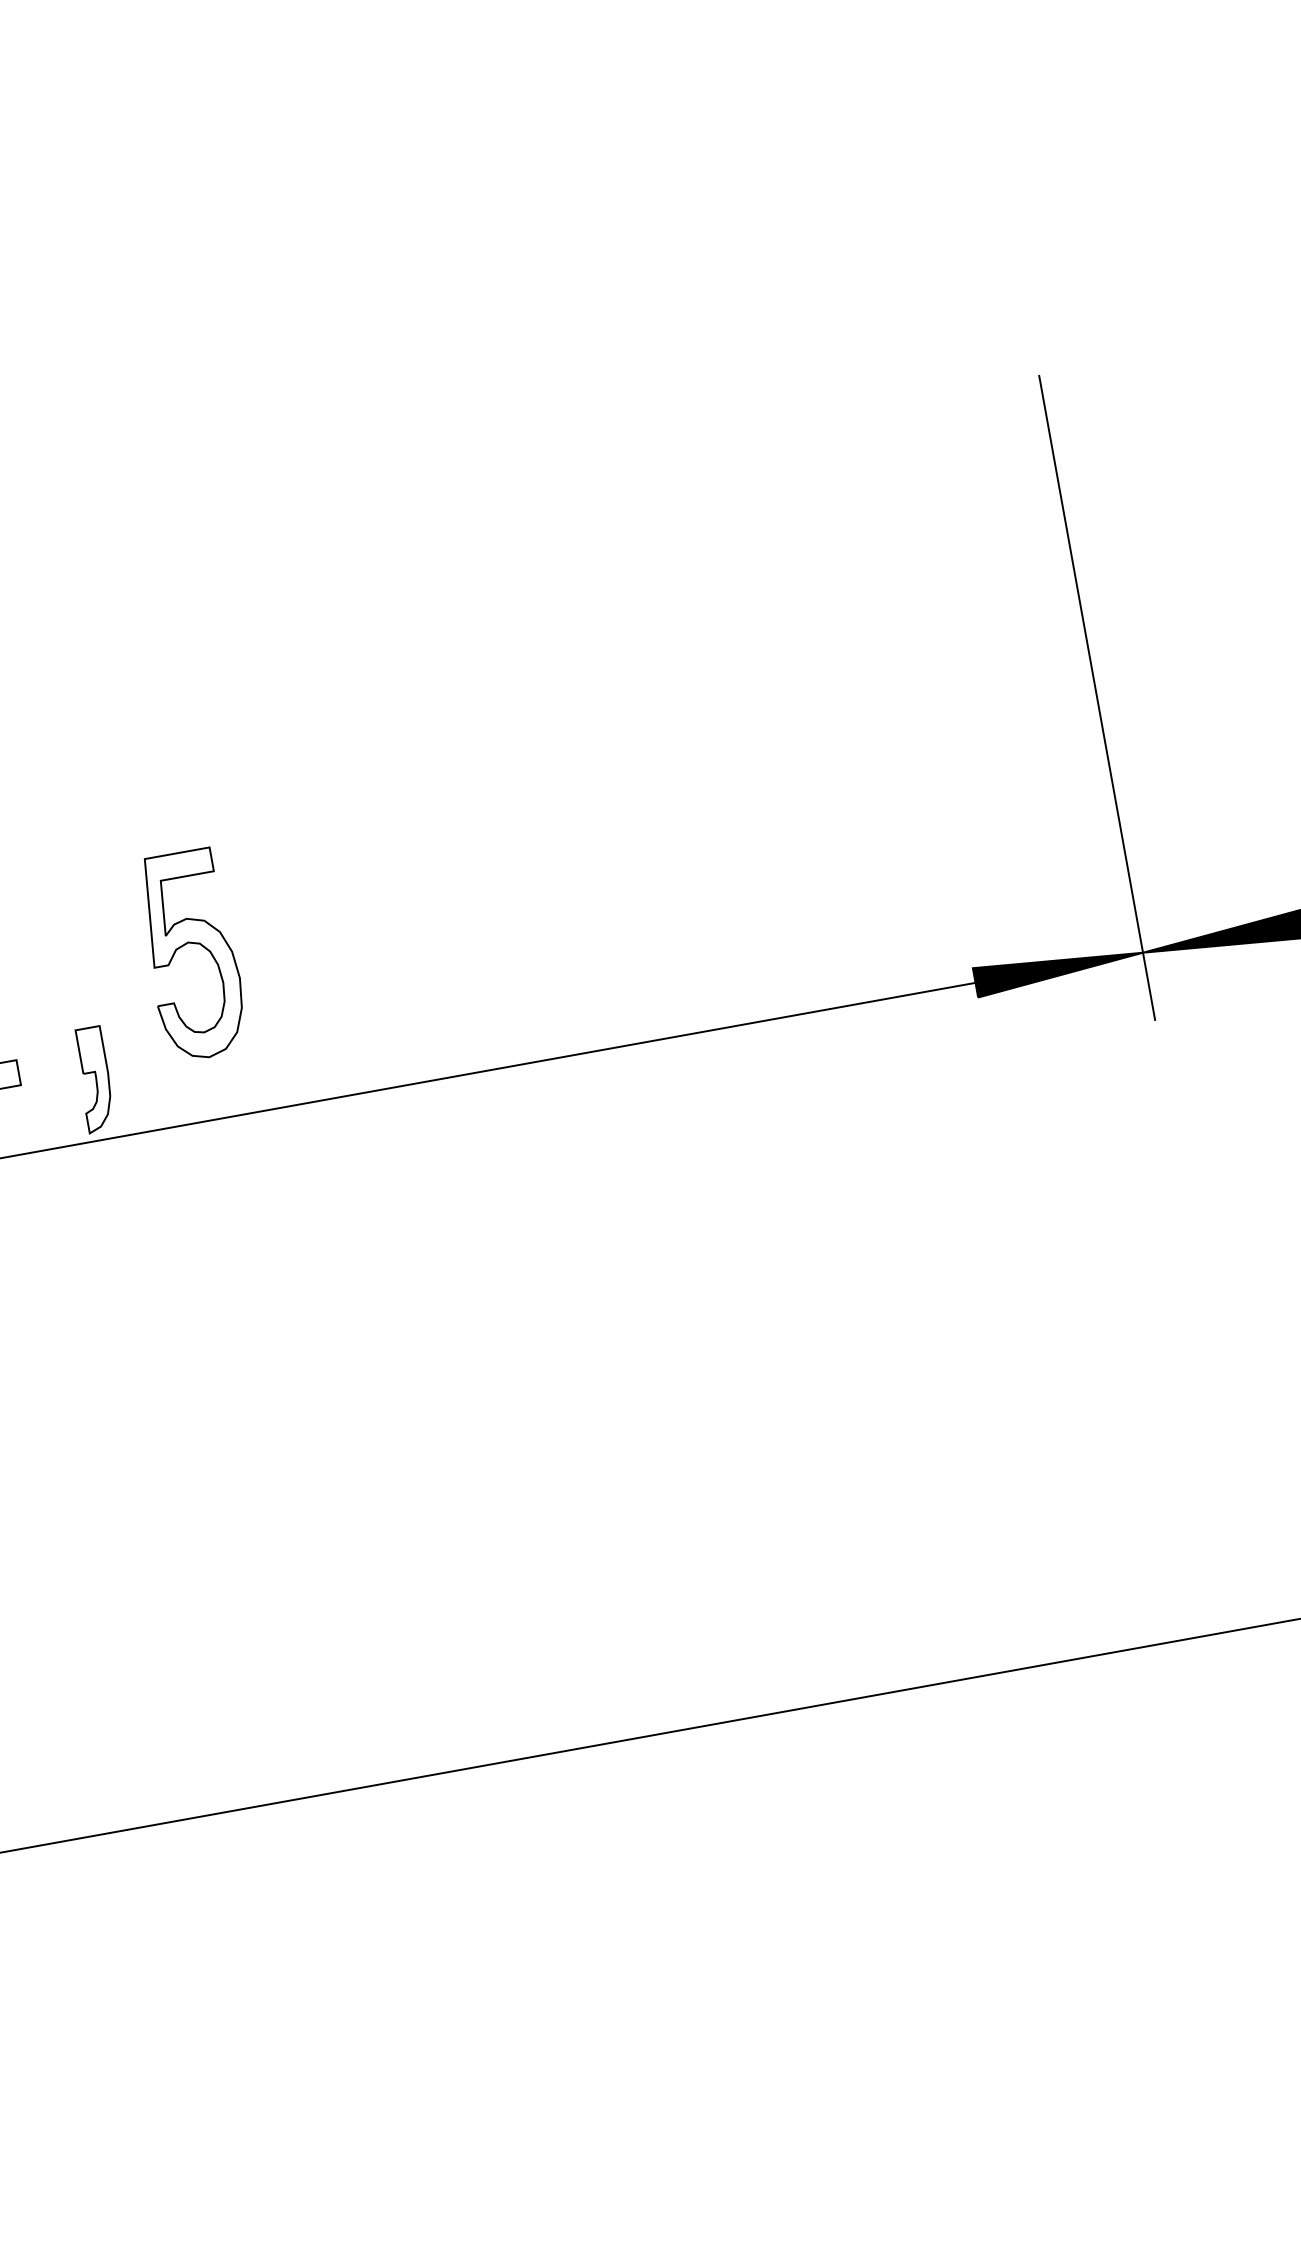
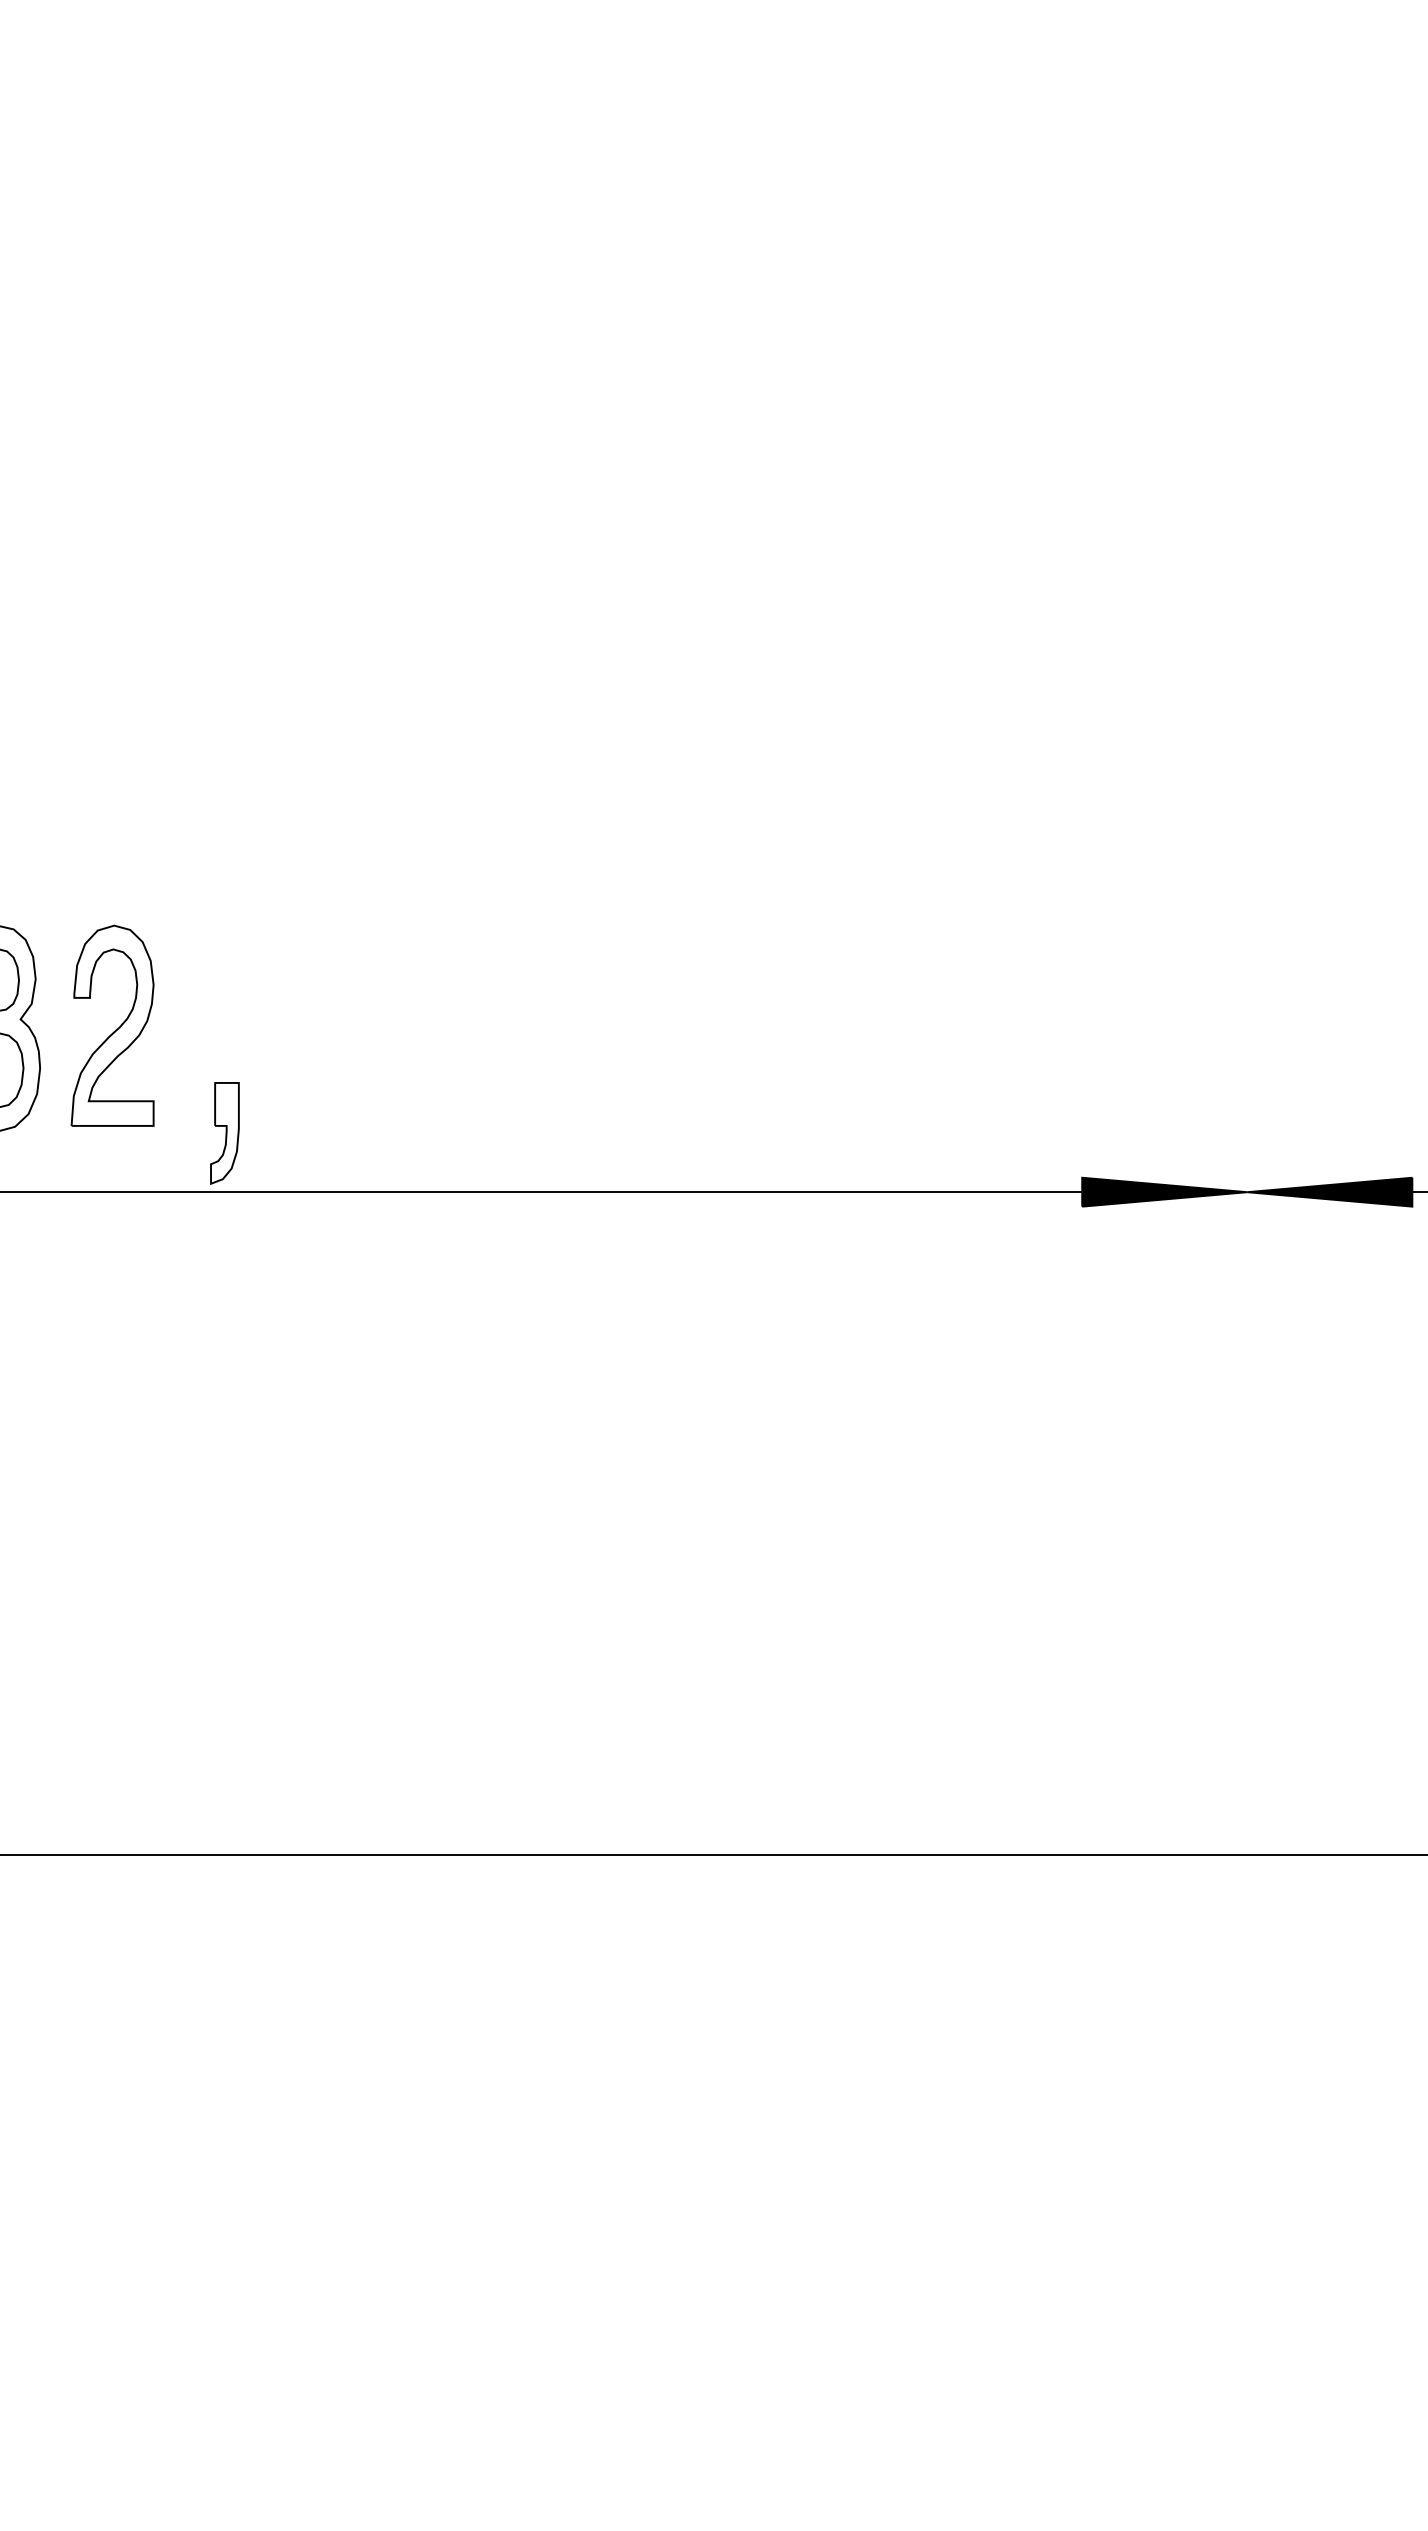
line: (1097, 697) -> (1247, 940), removed
part: (194, 944) -> (343, 1021), removed

